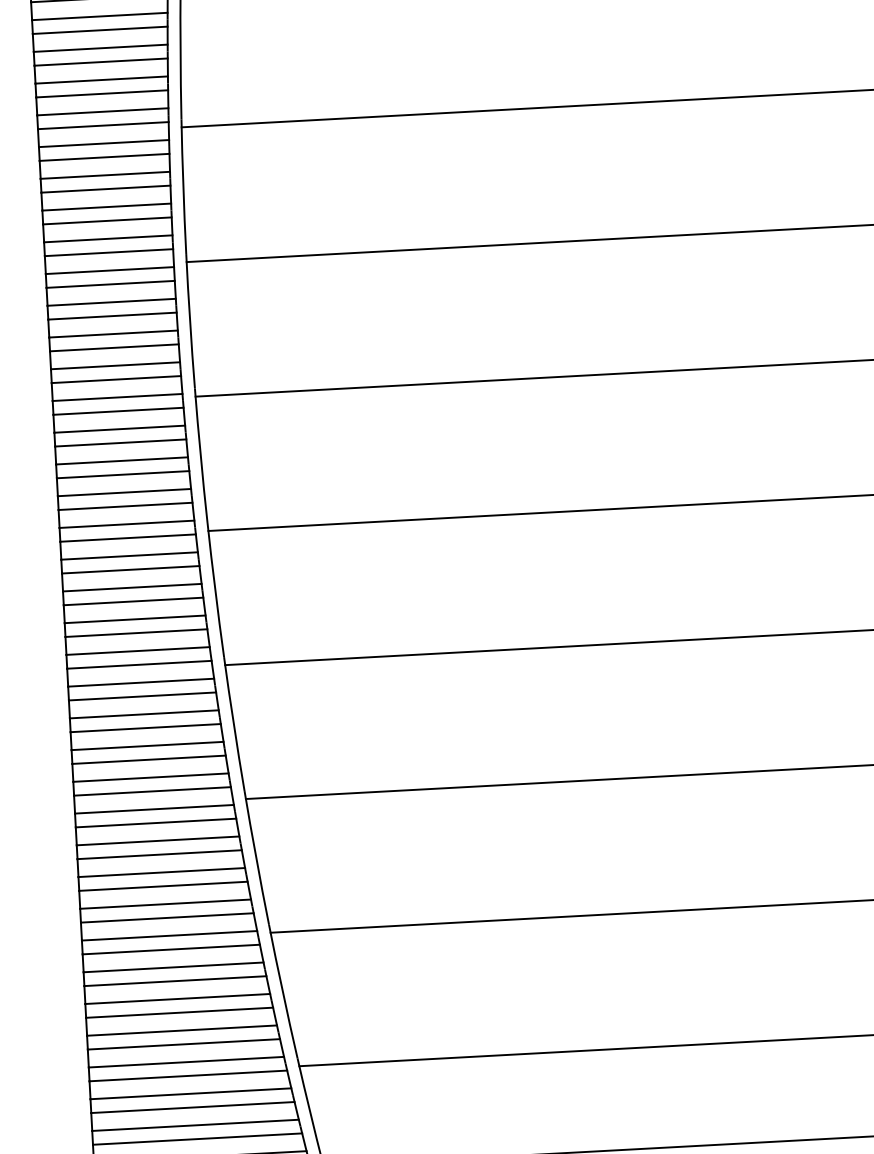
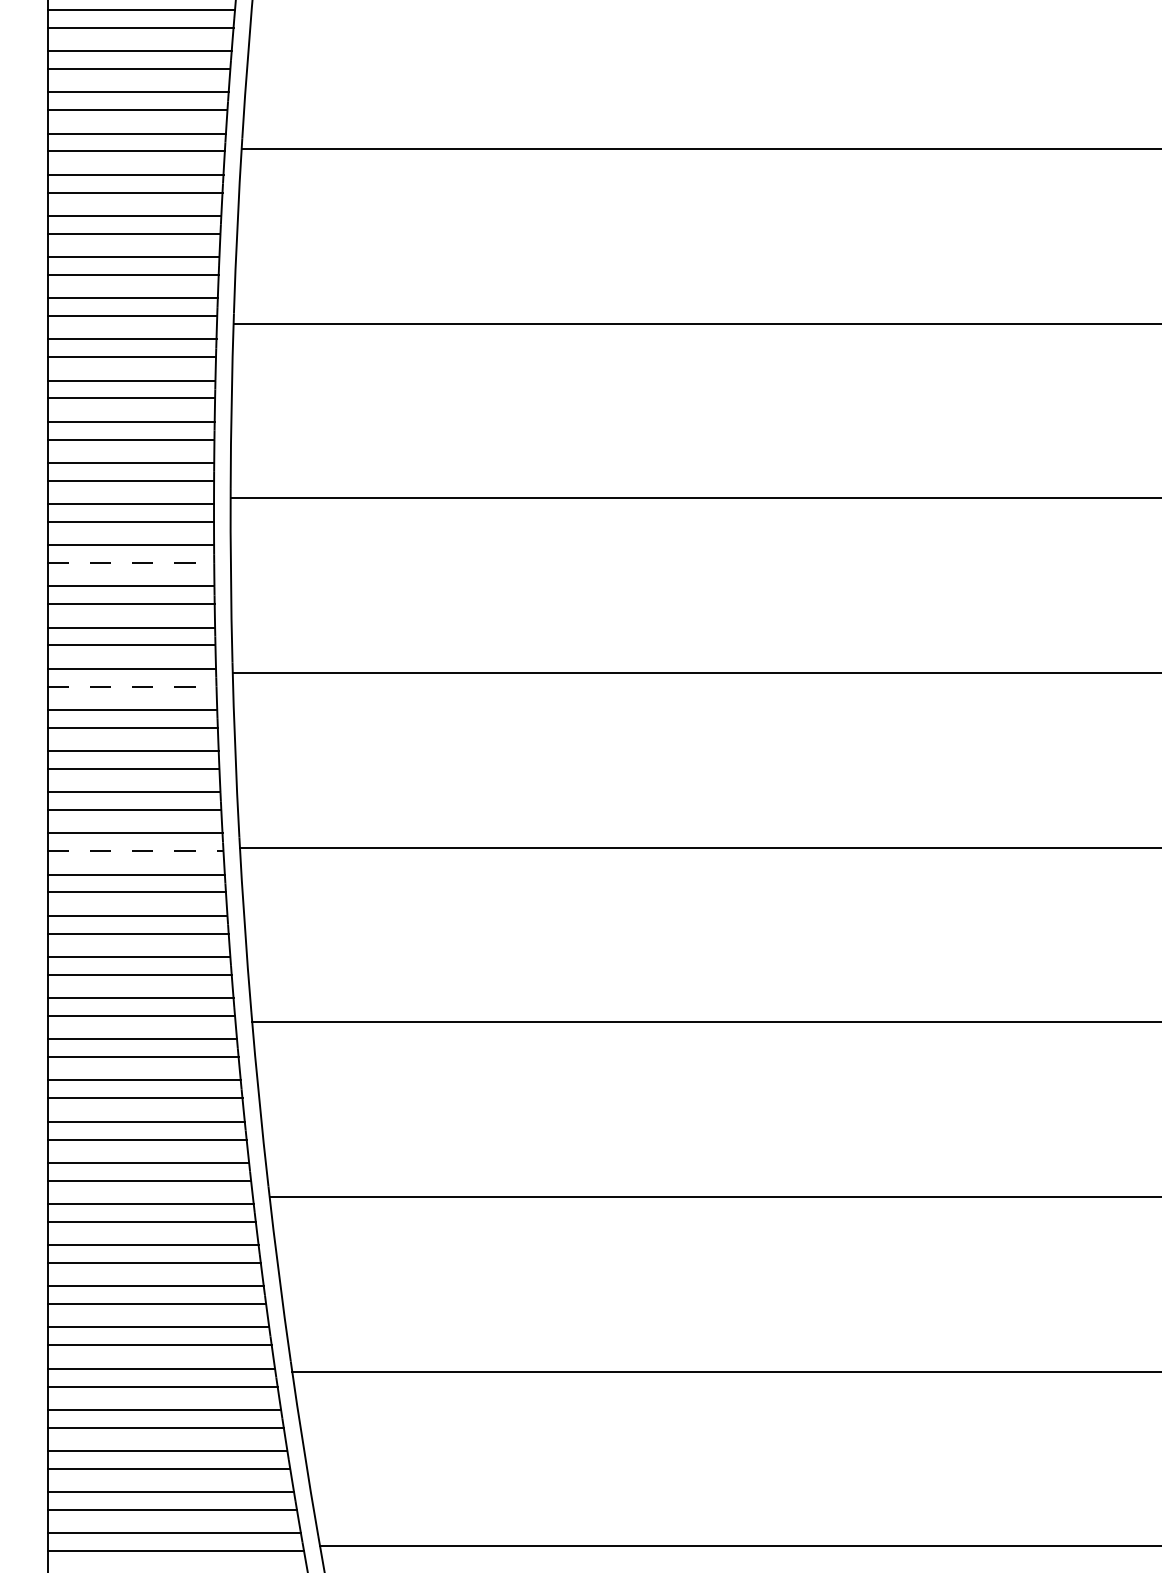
line: (112, 316) -> (131, 563), solid -> dashed
line: (118, 411) -> (132, 686), solid -> dashed
line: (128, 538) -> (135, 851), solid -> dashed

